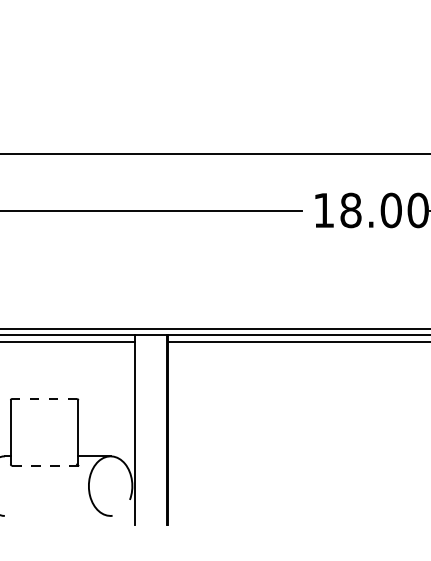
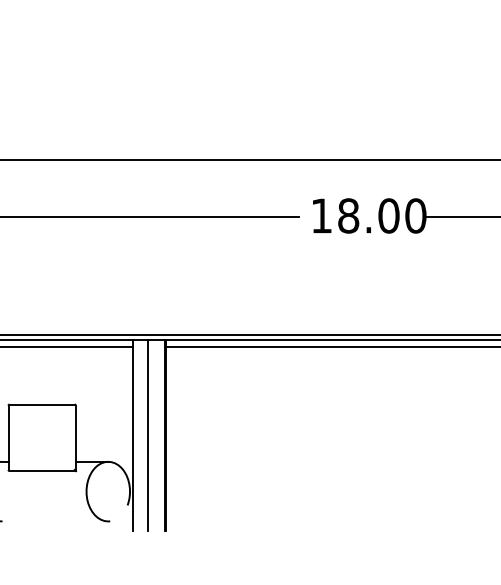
line: (44, 399) -> (42, 404), dashed -> solid
line: (150, 430) -> (148, 435), added
line: (45, 466) -> (43, 471), dashed -> solid

